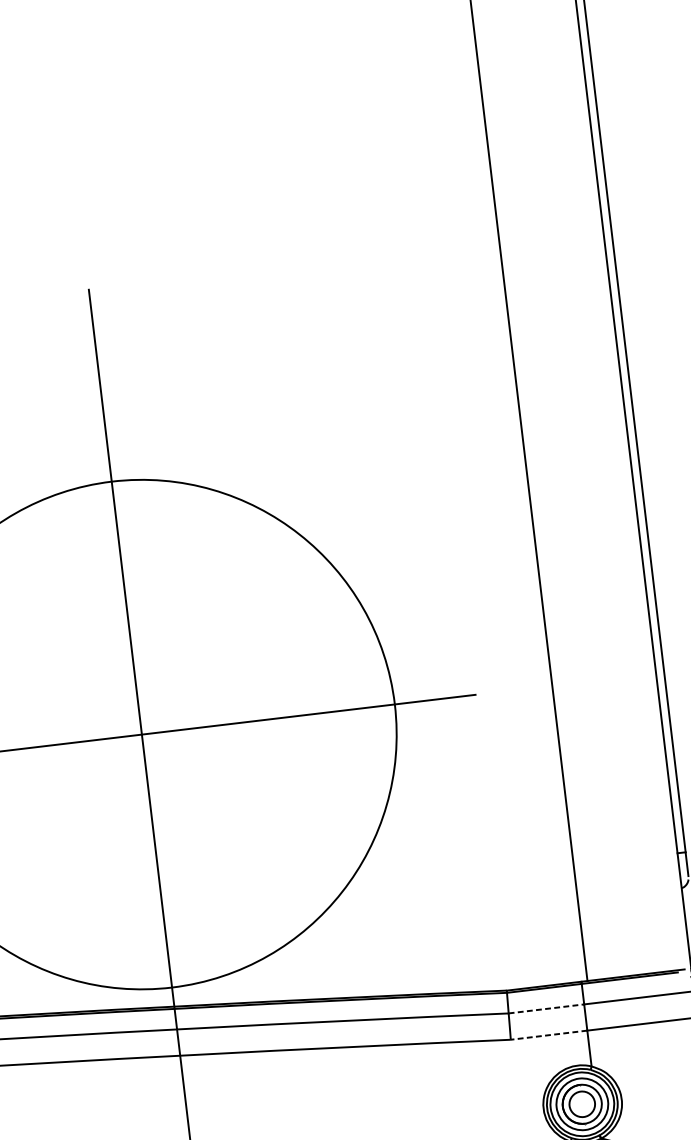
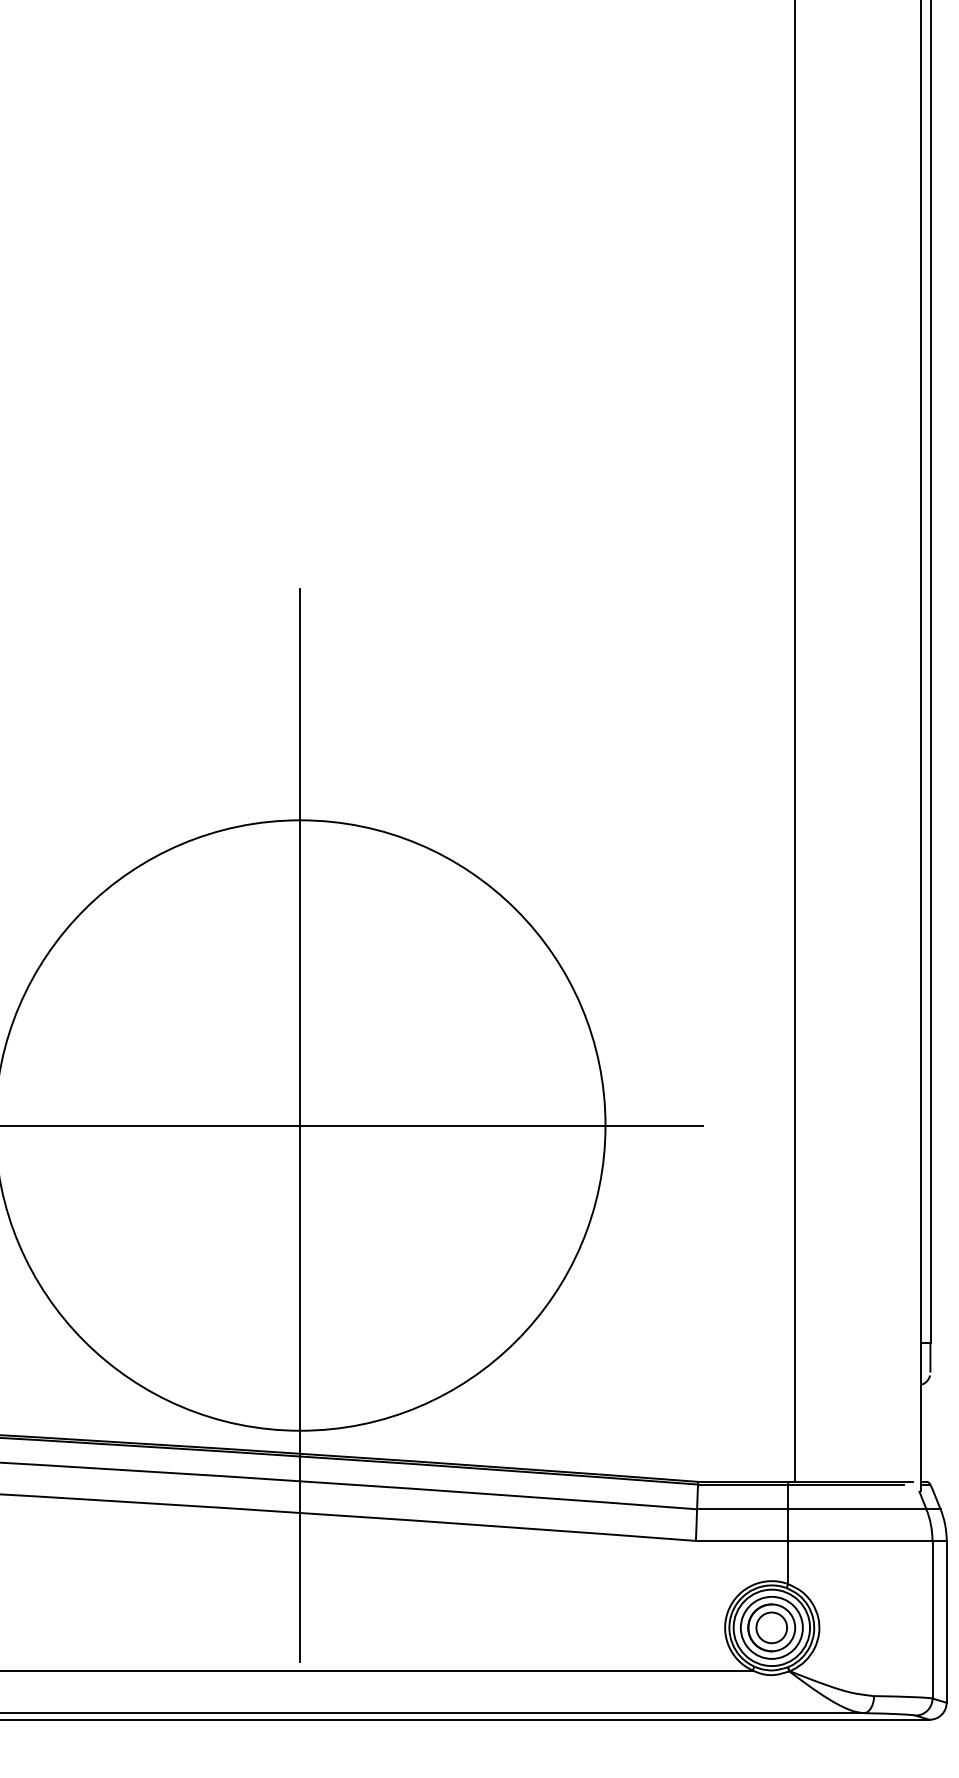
line: (546, 1009) -> (742, 1509), dashed -> solid
line: (548, 1034) -> (741, 1540), dashed -> solid

